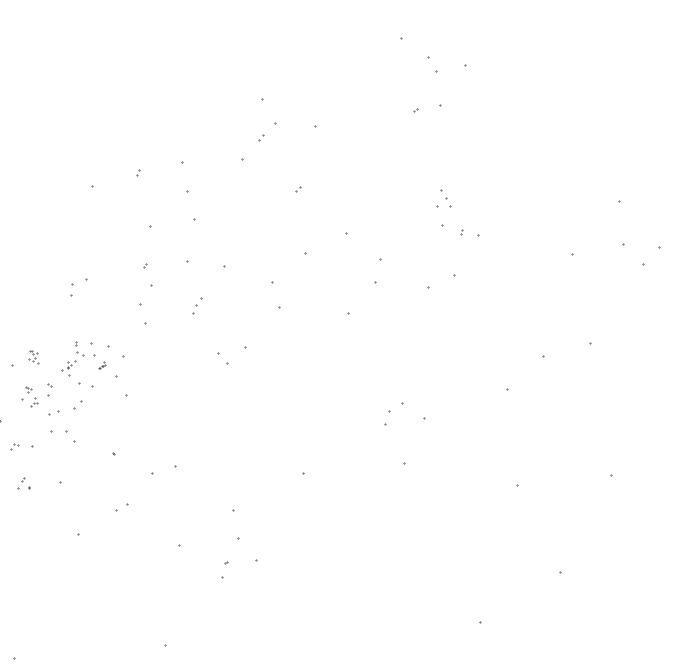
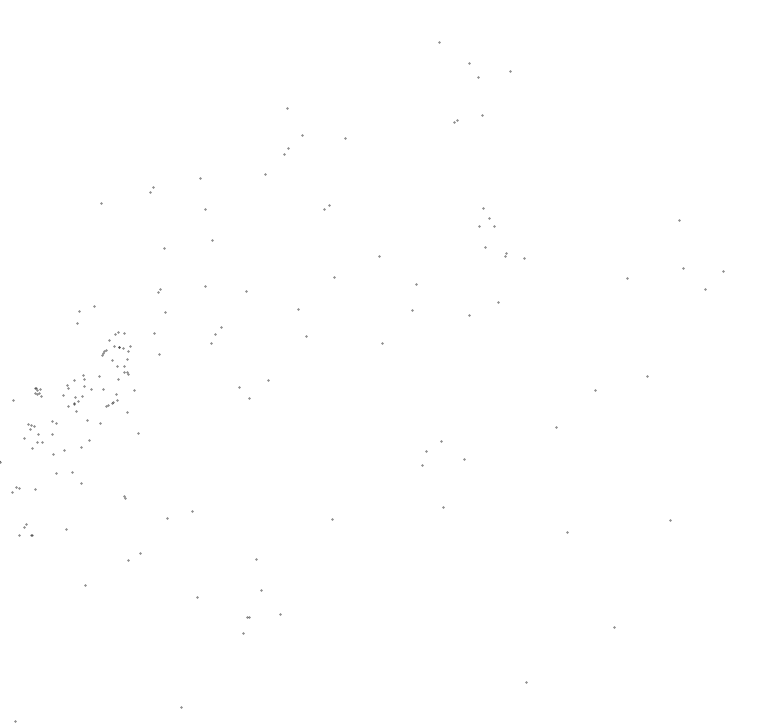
part: (106, 322) -> (116, 353), added
part: (62, 353) -> (68, 387), added
part: (35, 357) -> (38, 392), size x0.62
part: (101, 365) -> (111, 400), size x1.67
part: (34, 402) -> (37, 441), size x1.67

